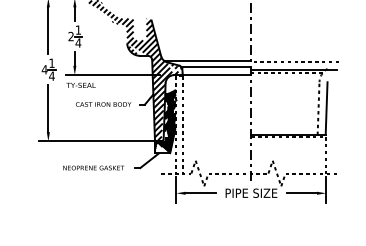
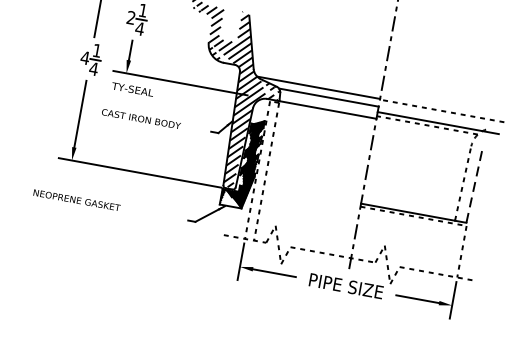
text: (103, 104) -> (141, 119), moved
line: (326, 108) -> (474, 185), solid -> dashed
text: (93, 167) -> (76, 199), moved

